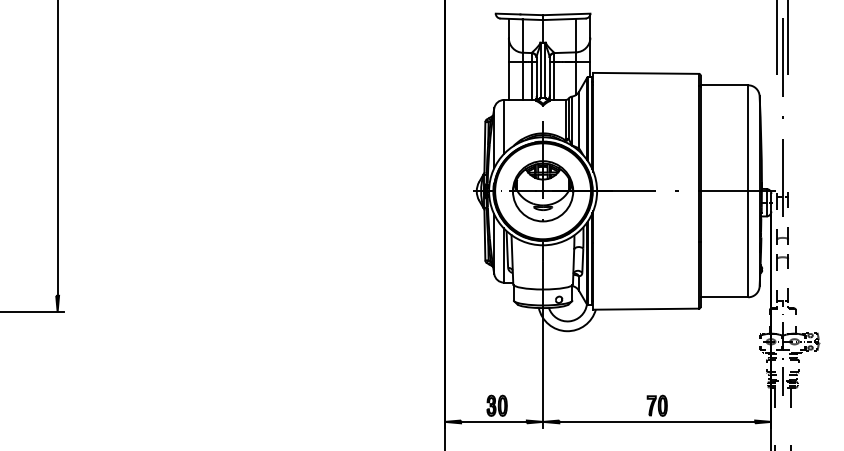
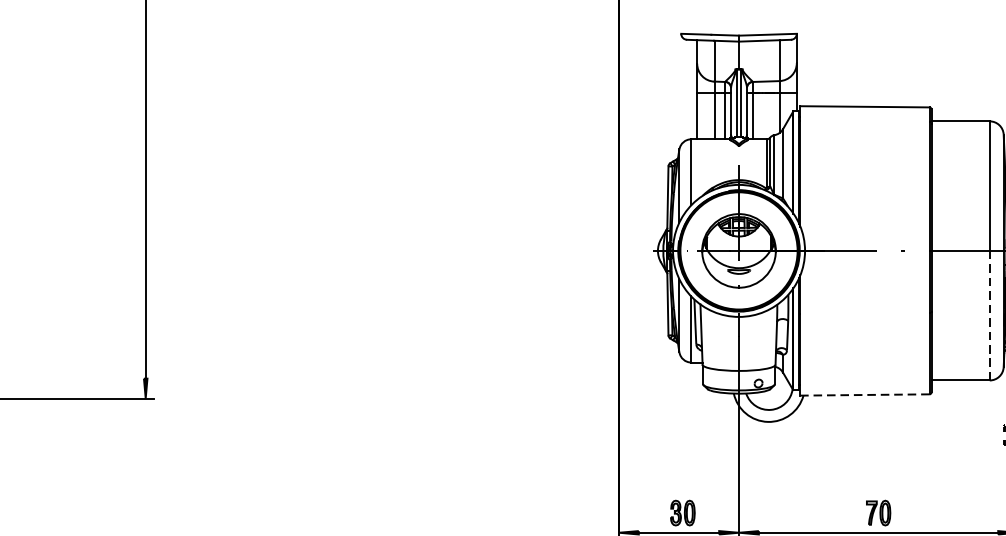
line: (748, 244) -> (990, 315), solid -> dashed
line: (646, 309) -> (865, 395), solid -> dashed

